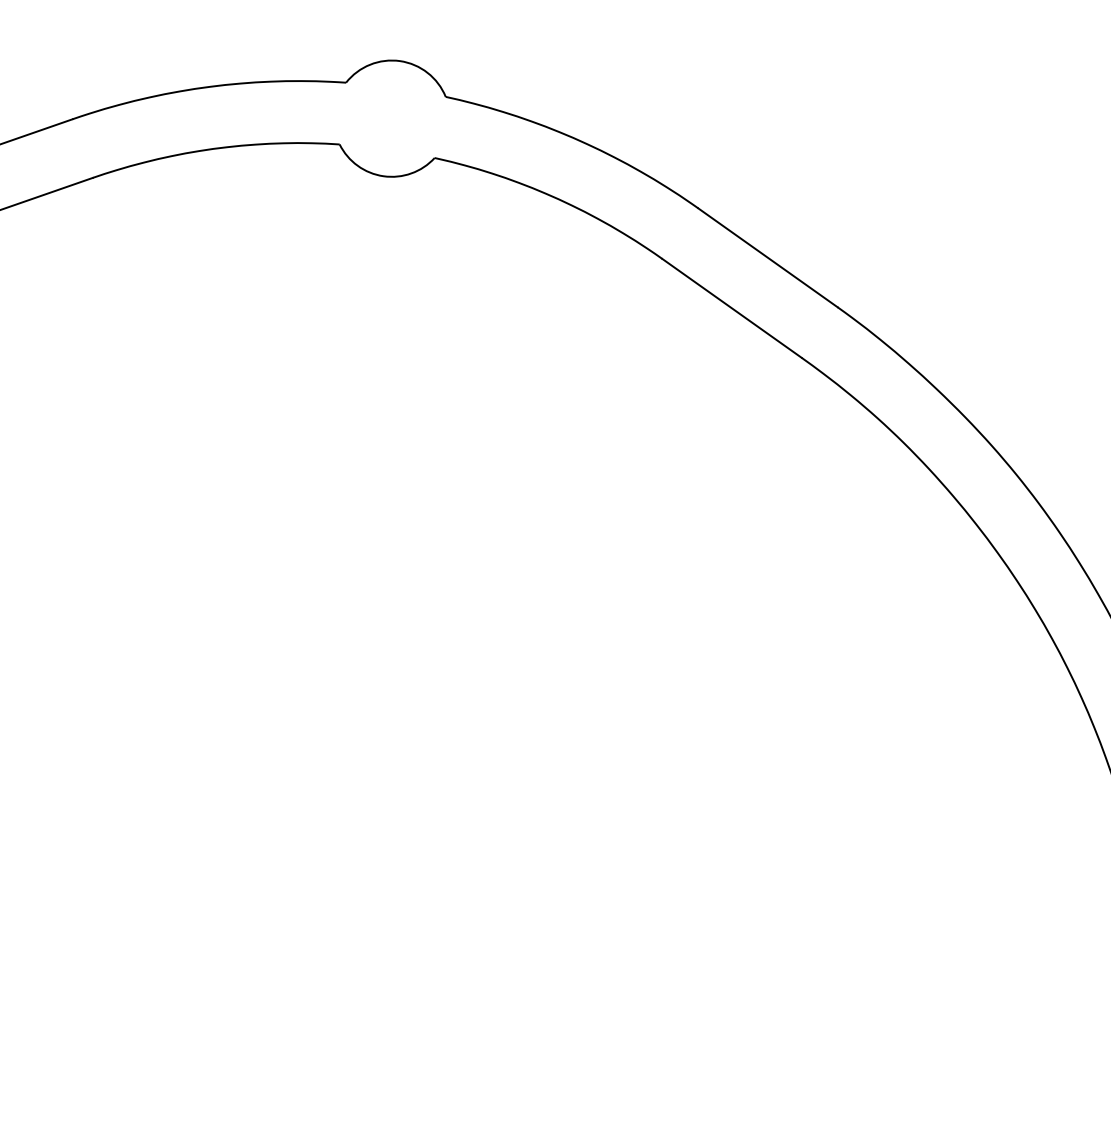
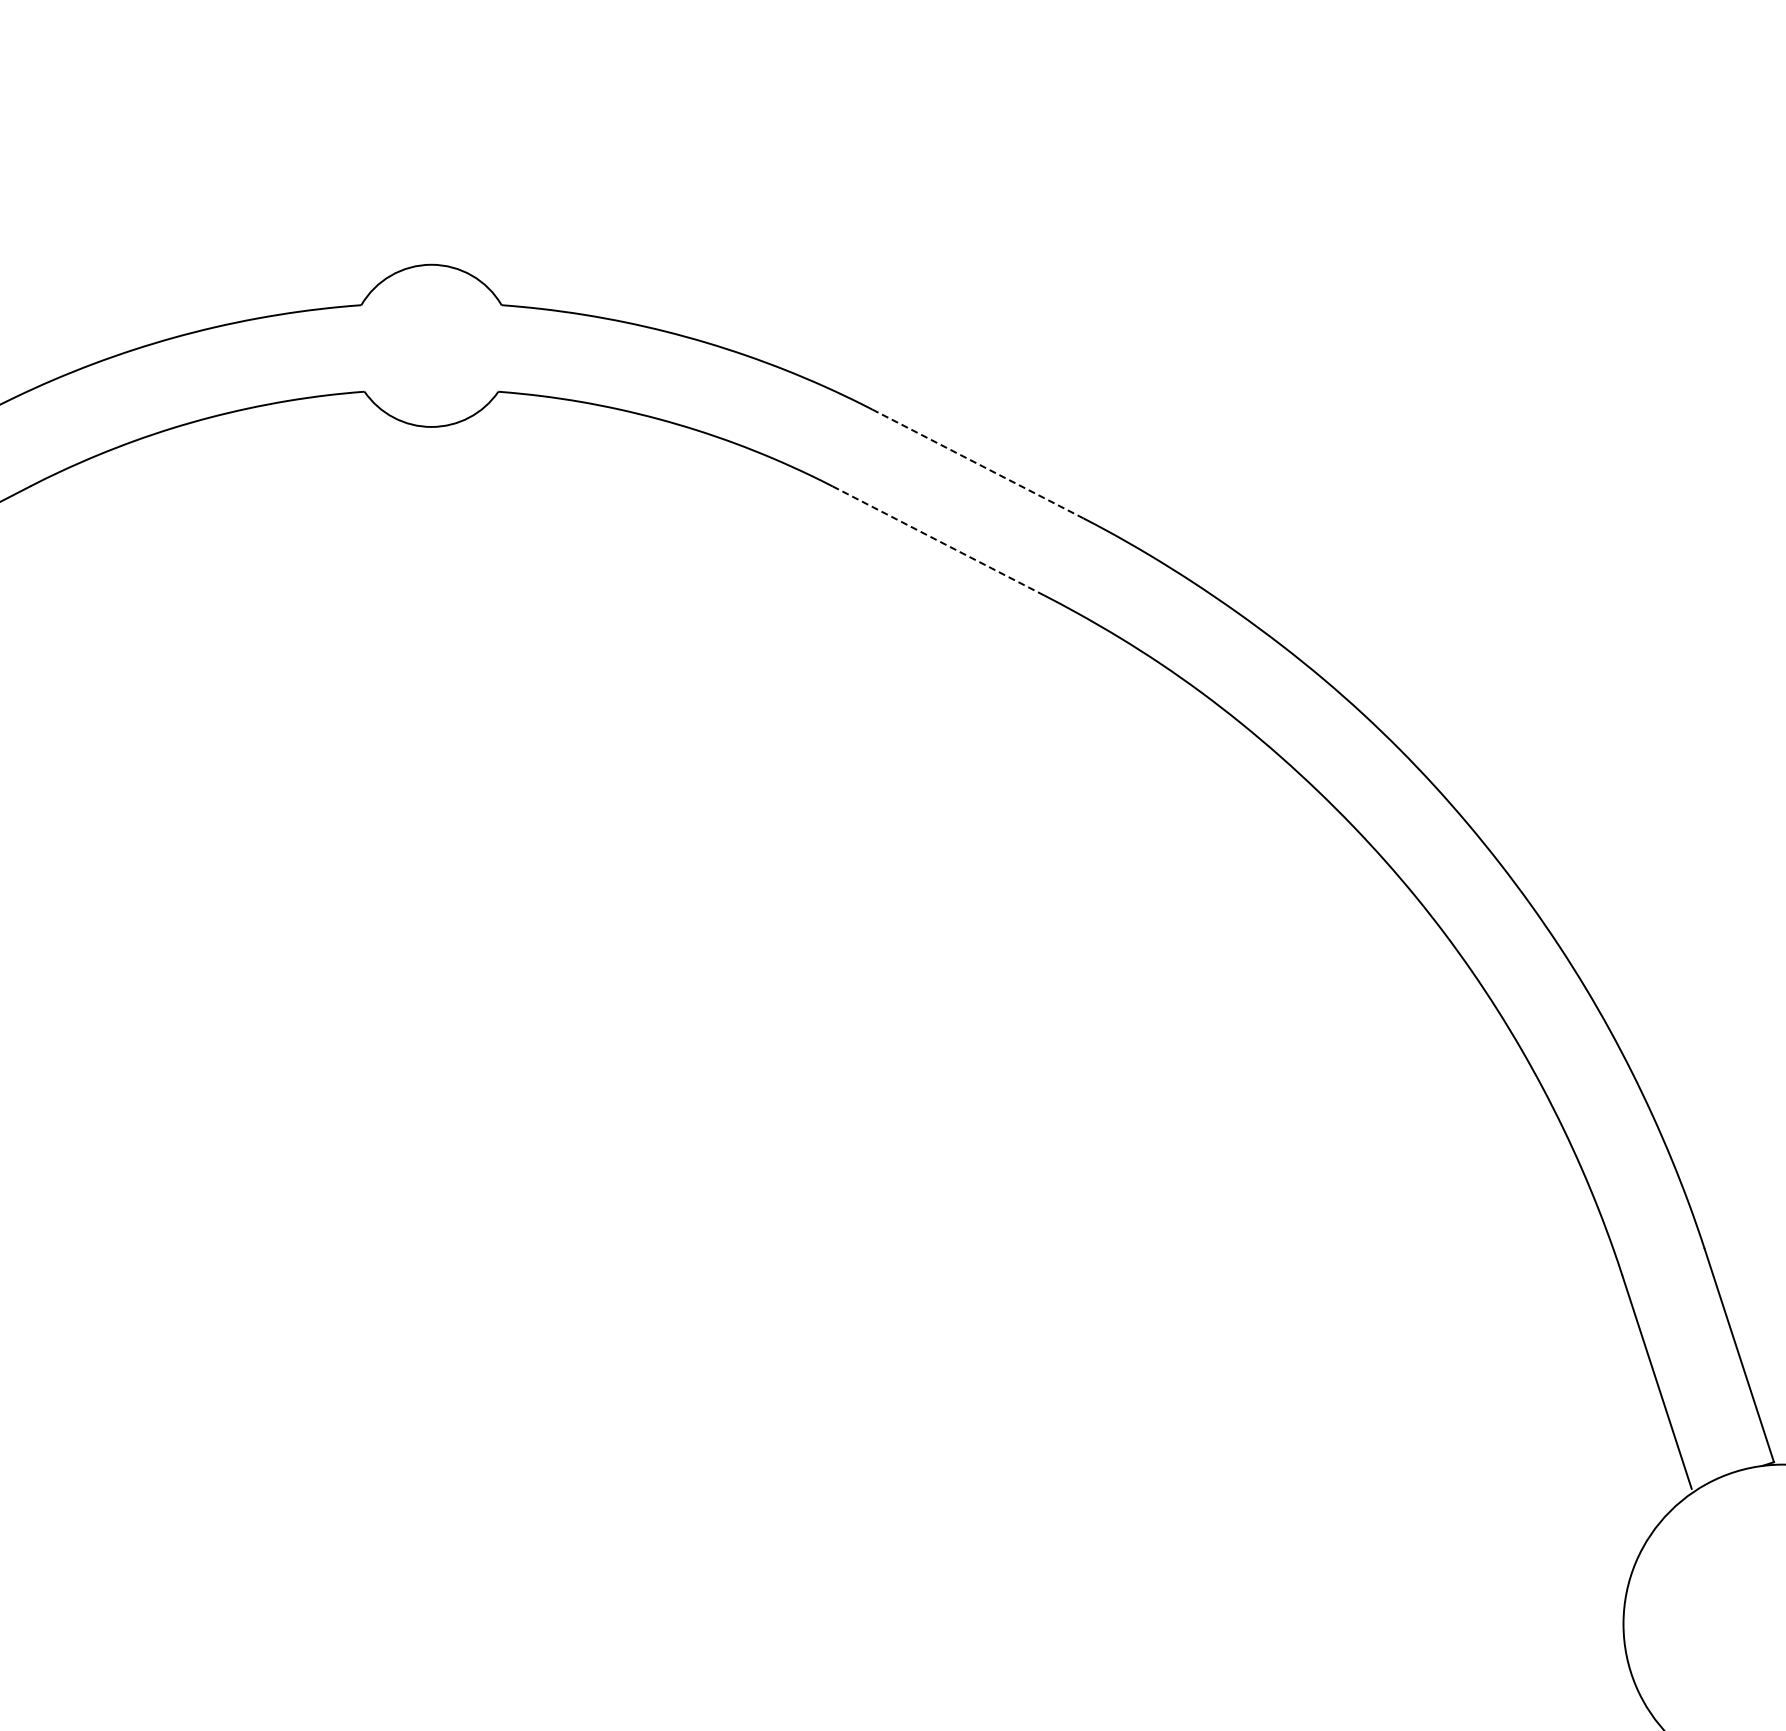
line: (768, 258) -> (978, 464), solid -> dashed
line: (732, 308) -> (938, 540), solid -> dashed

